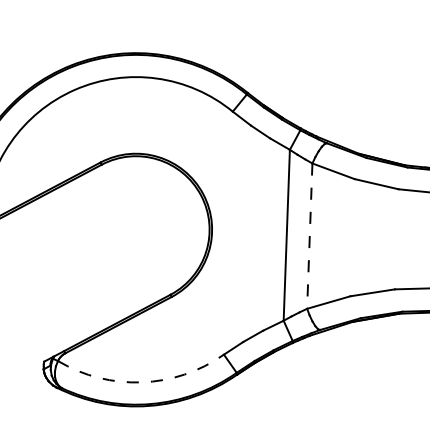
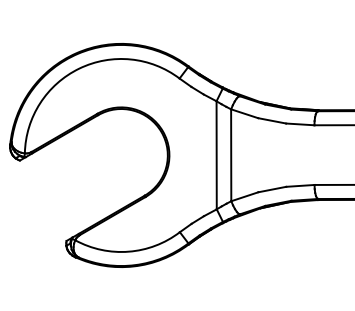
line: (310, 236) -> (231, 155), dashed -> solid
arc: (141, 382) -> (128, 251), dashed -> solid

